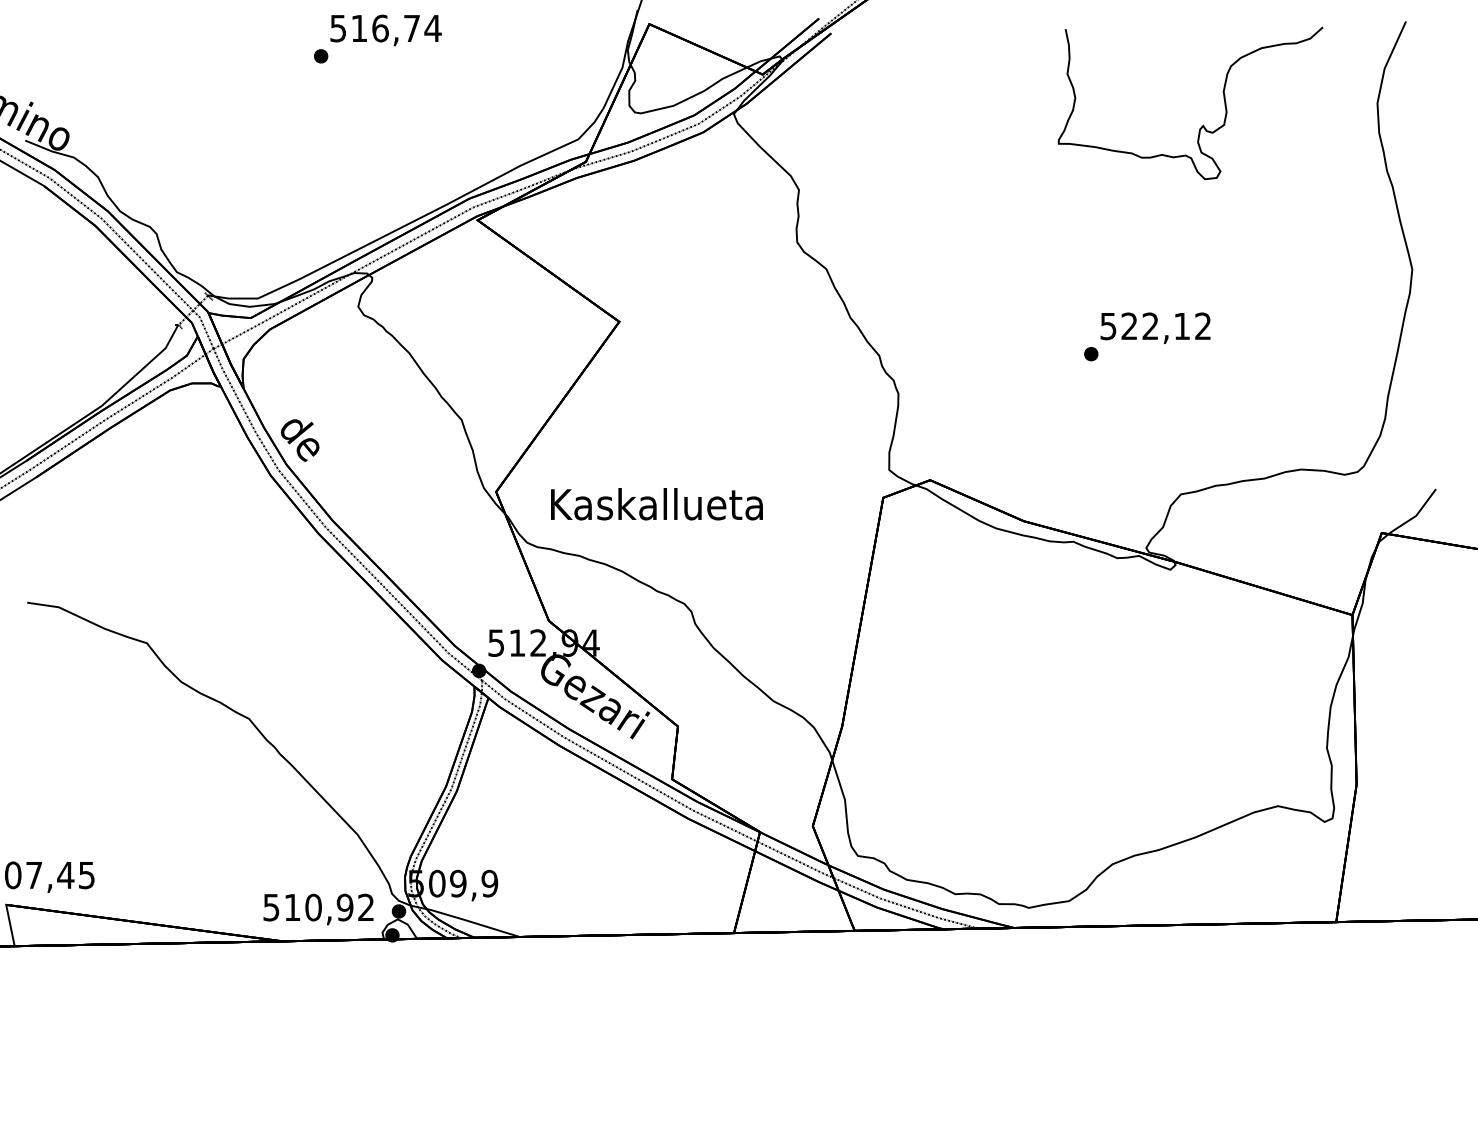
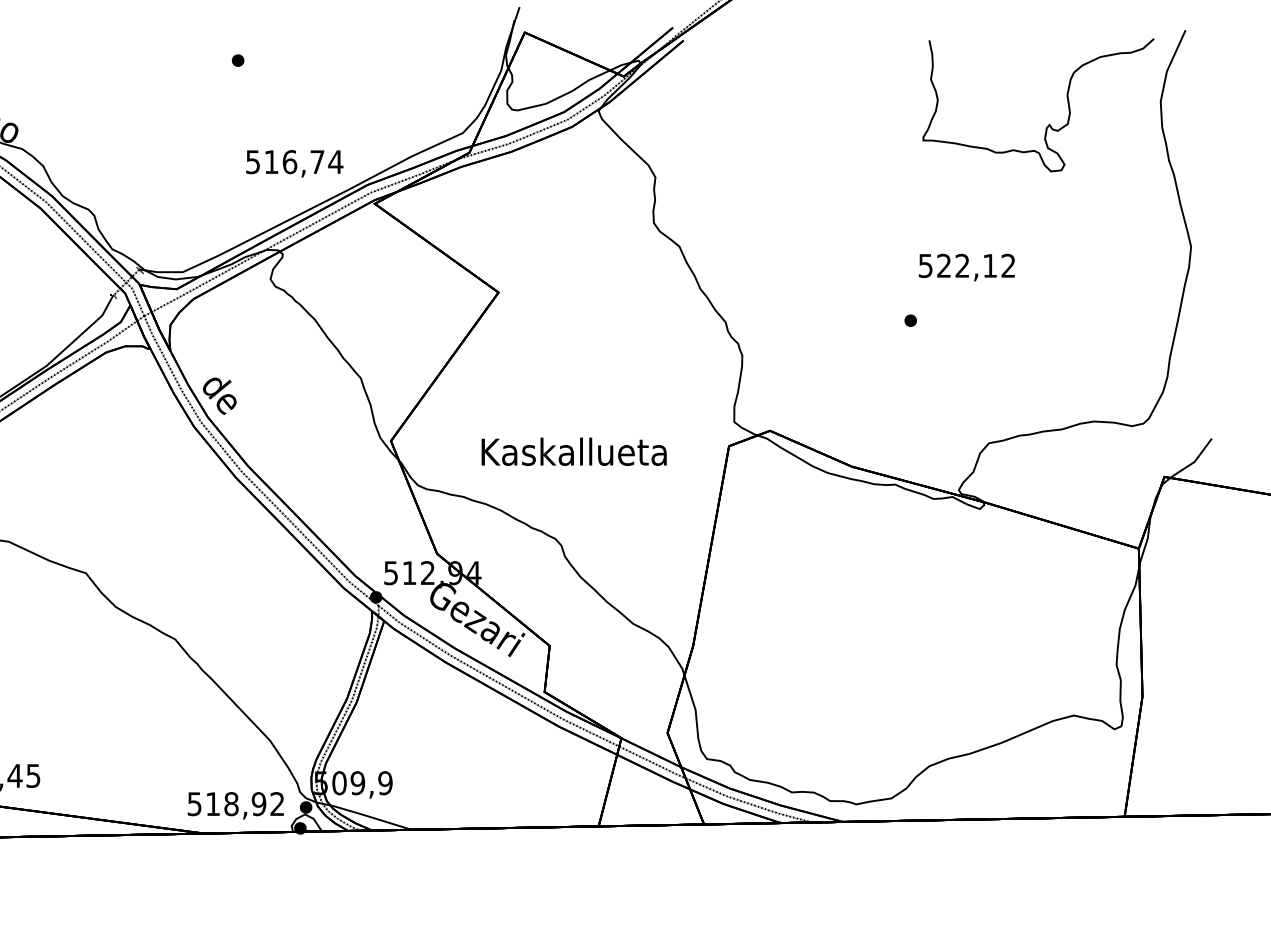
text: (385, 30) -> (294, 163), moved
part: (1203, 124) -> (1049, 123), moved
text: (1155, 327) -> (966, 266), moved
text: (656, 504) -> (573, 452), moved
text: (313, 907) -> (231, 804), 510,92 -> 518,92

